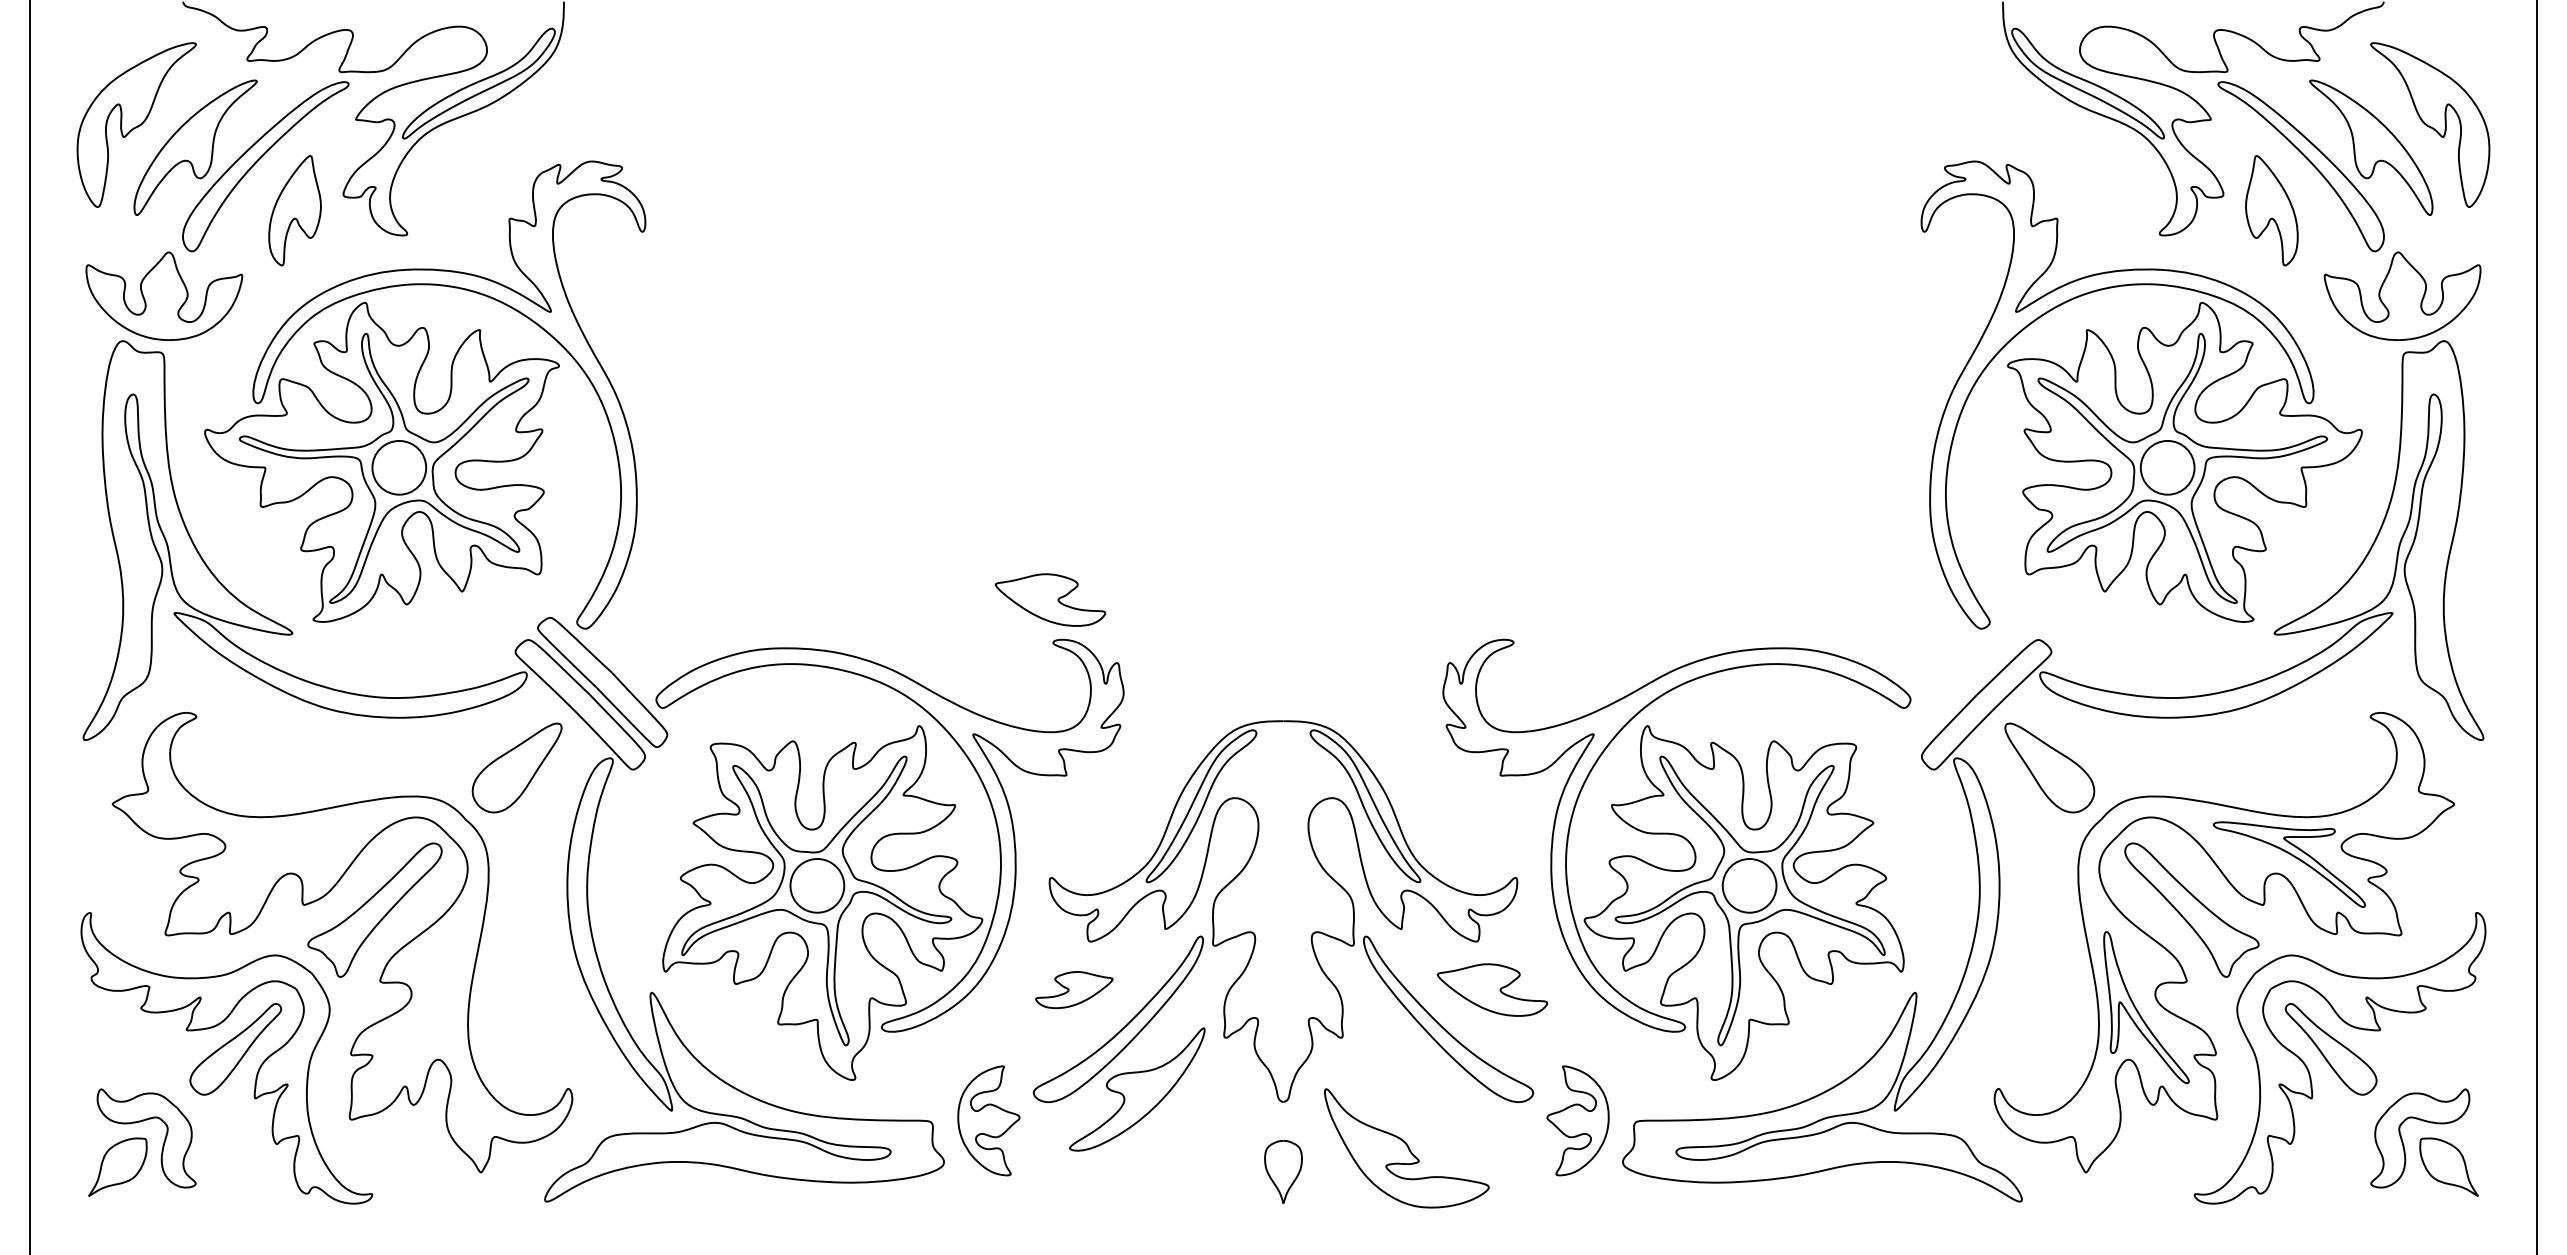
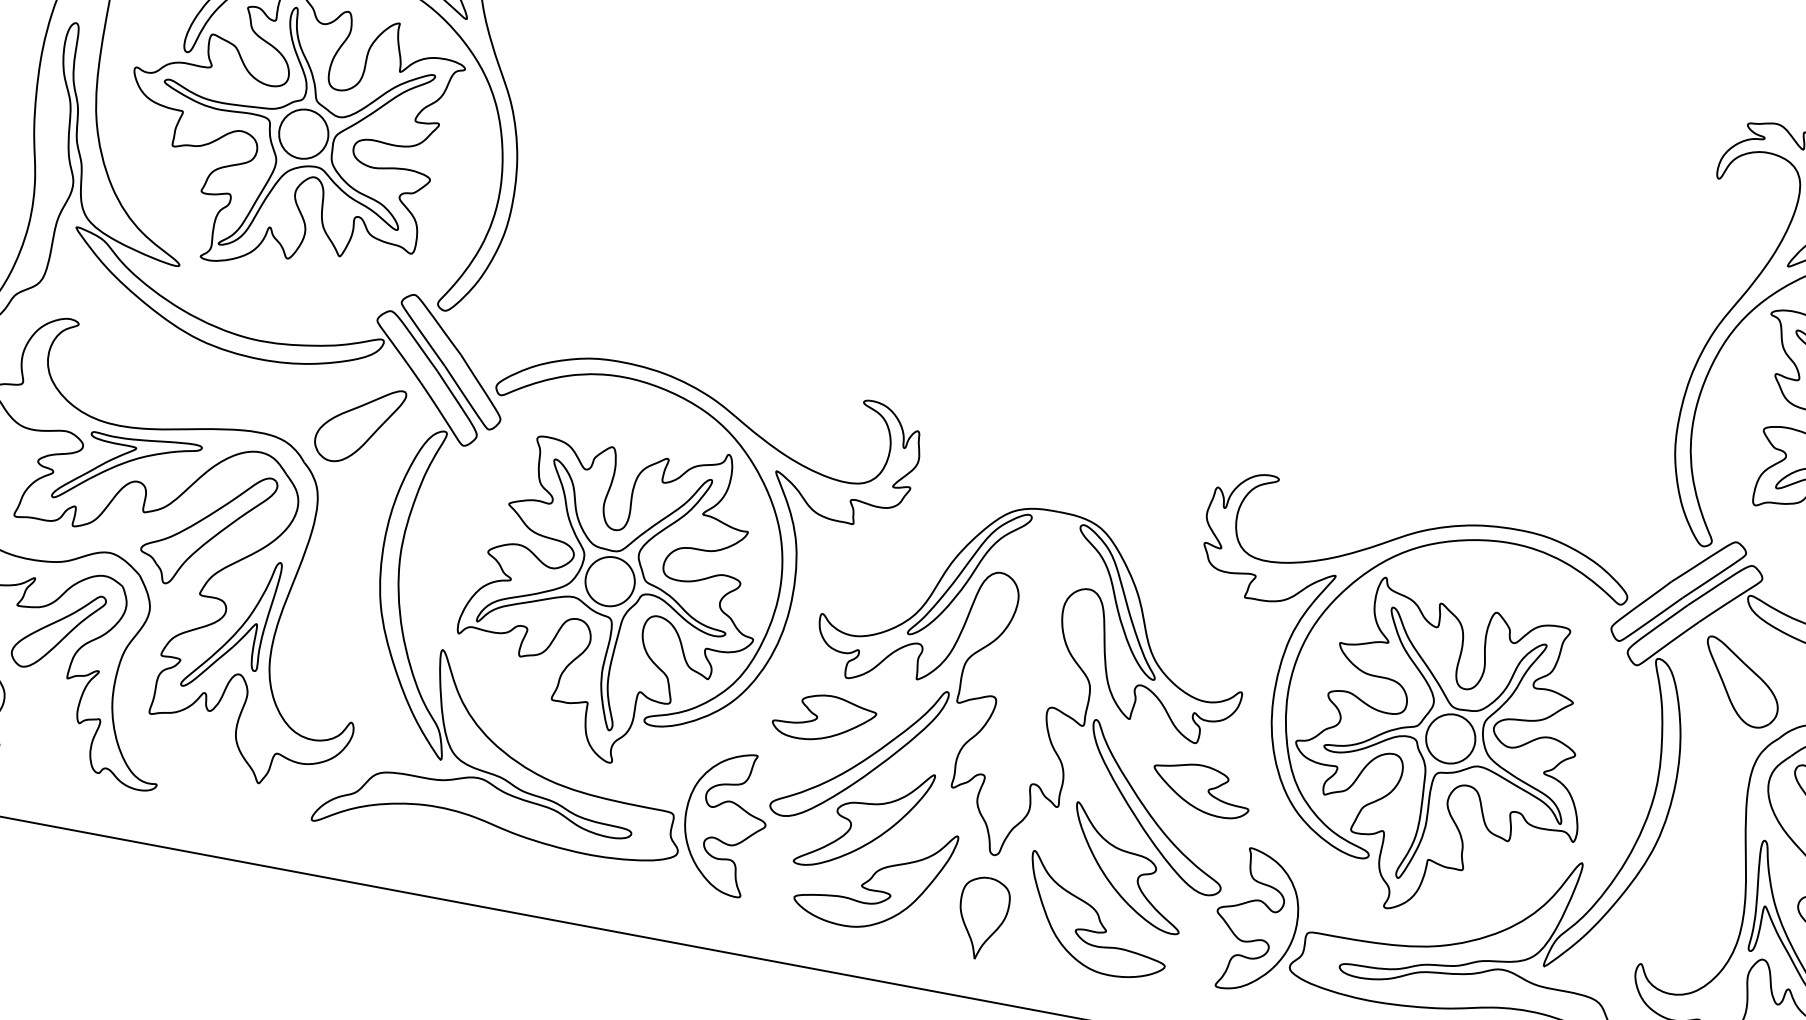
part: (1050, 599) -> (868, 362), removed
part: (1963, 682) -> (1677, 591), added
part: (271, 858) -> (122, 464), added
part: (1073, 989) -> (823, 718), size x1.43
part: (427, 1012) -> (237, 630), added
part: (1429, 1089) -> (1127, 868), added
part: (988, 1120) -> (724, 822), size x1.43
part: (1577, 1120) -> (1255, 921), size x1.43
part: (1159, 1148) -> (874, 876), added
part: (1283, 1171) -> (982, 917), size x1.43

